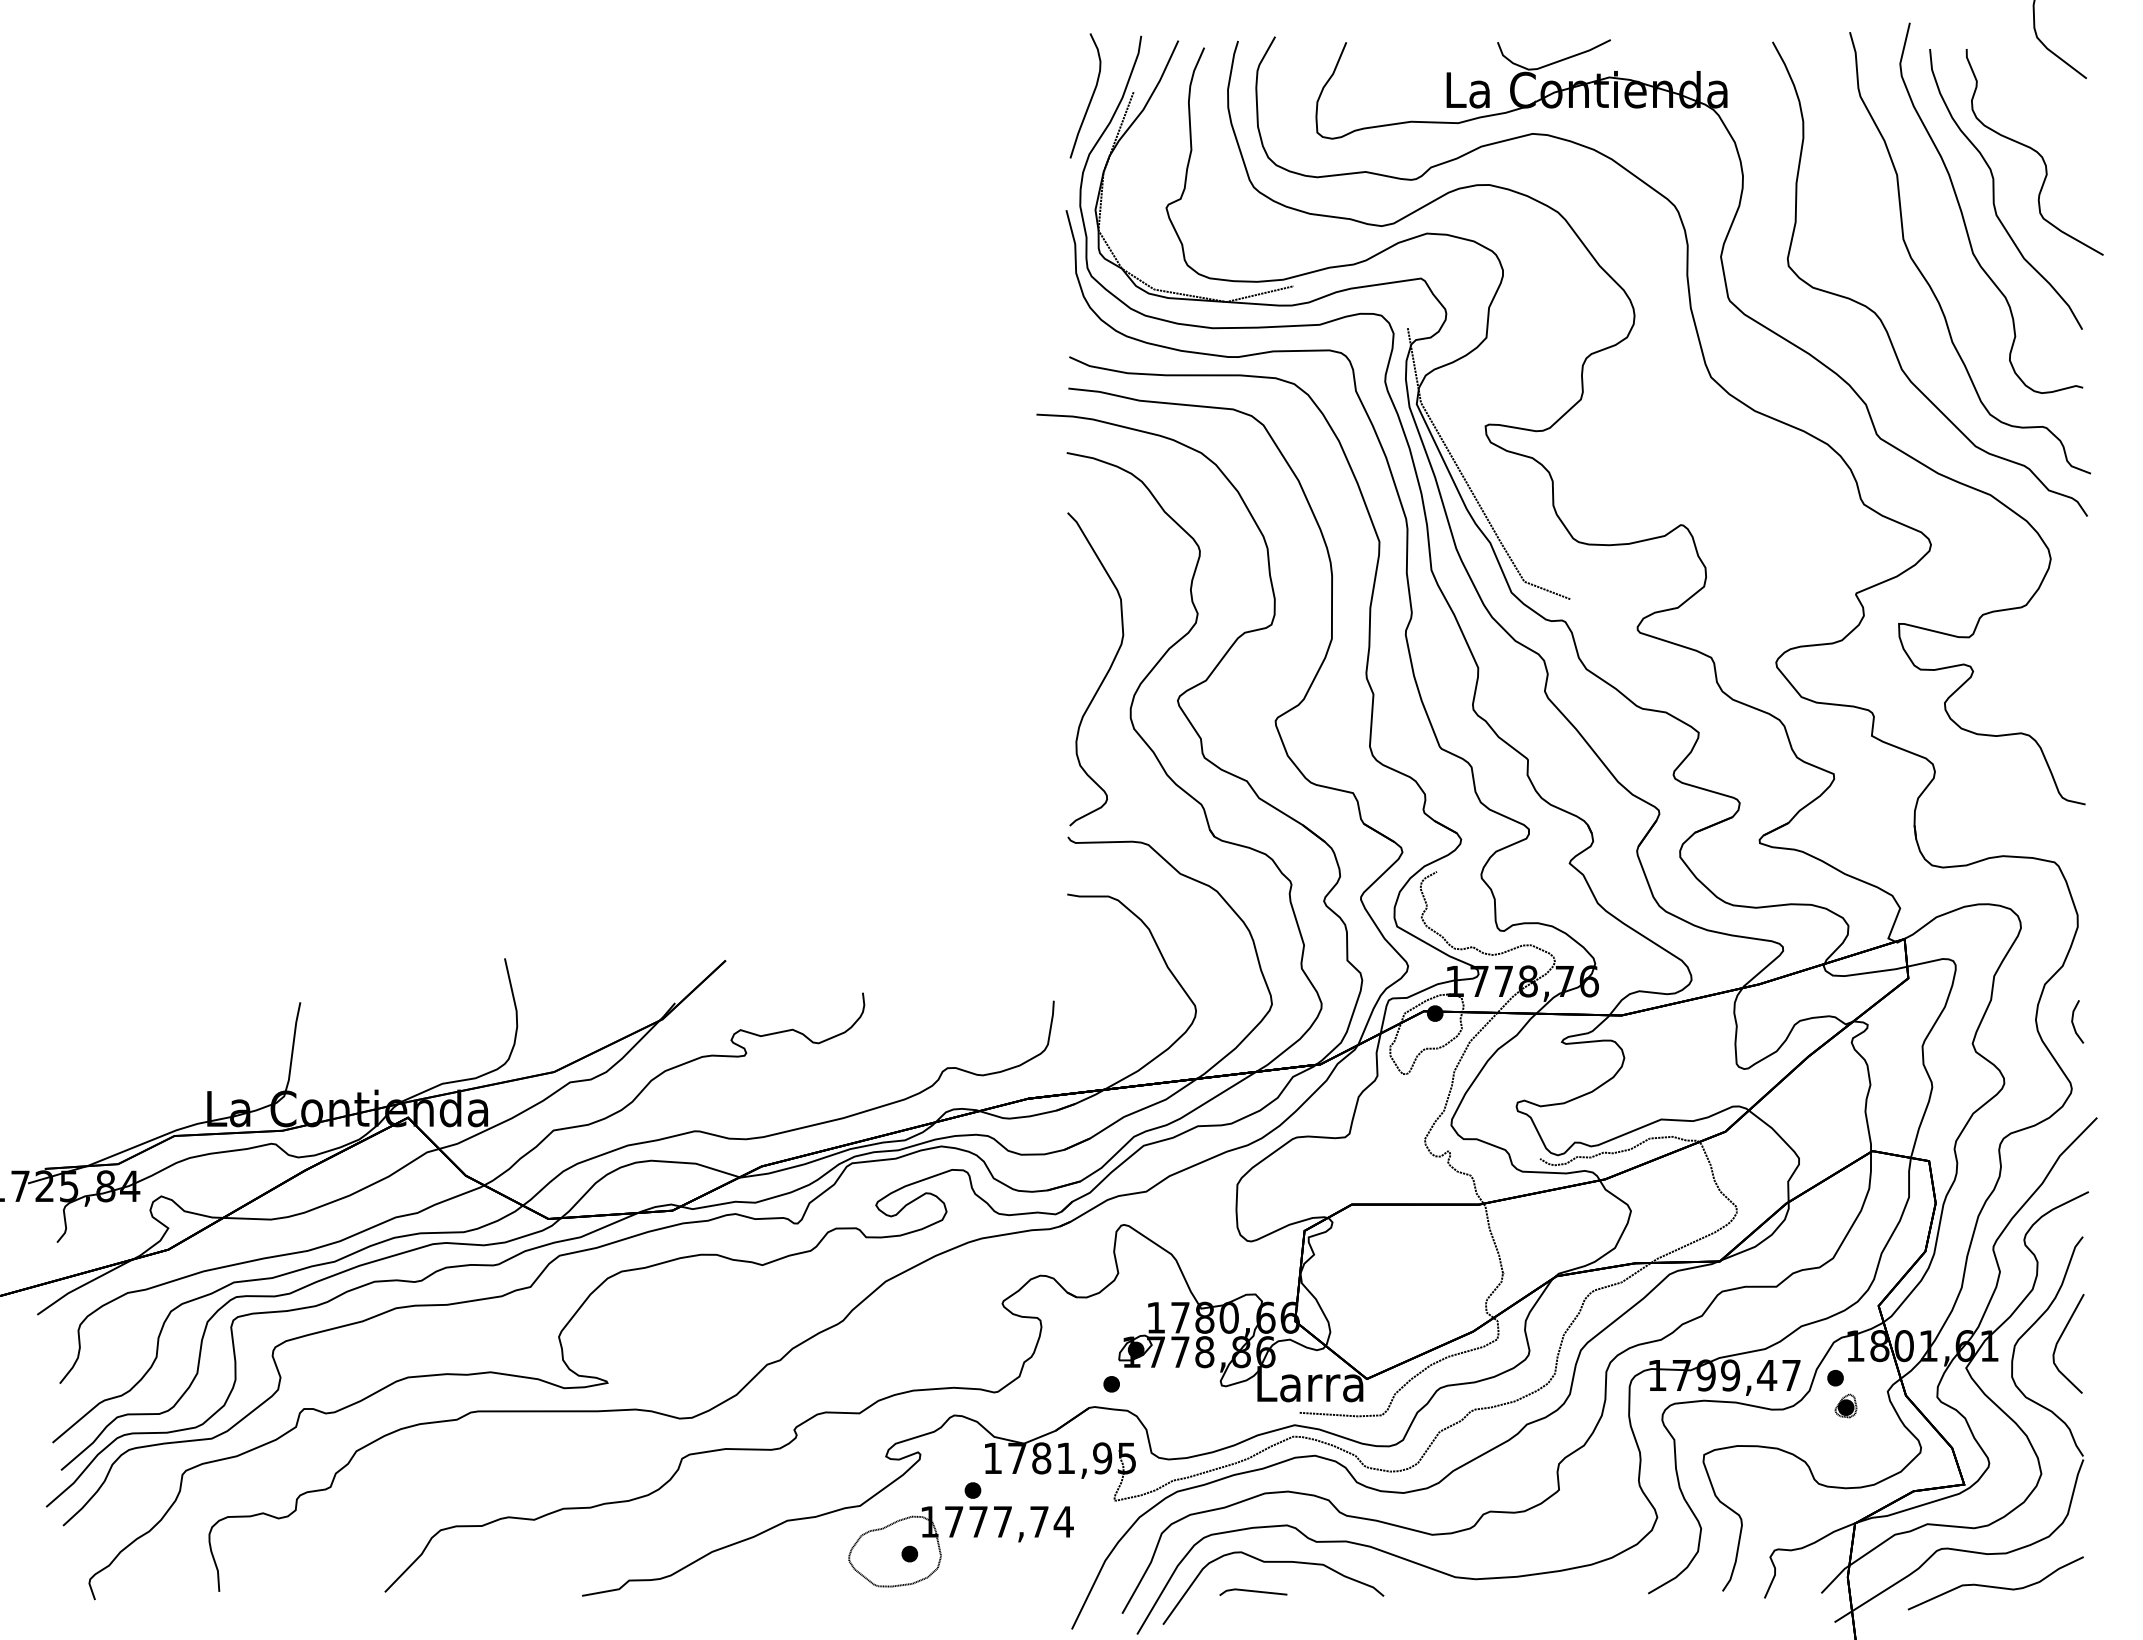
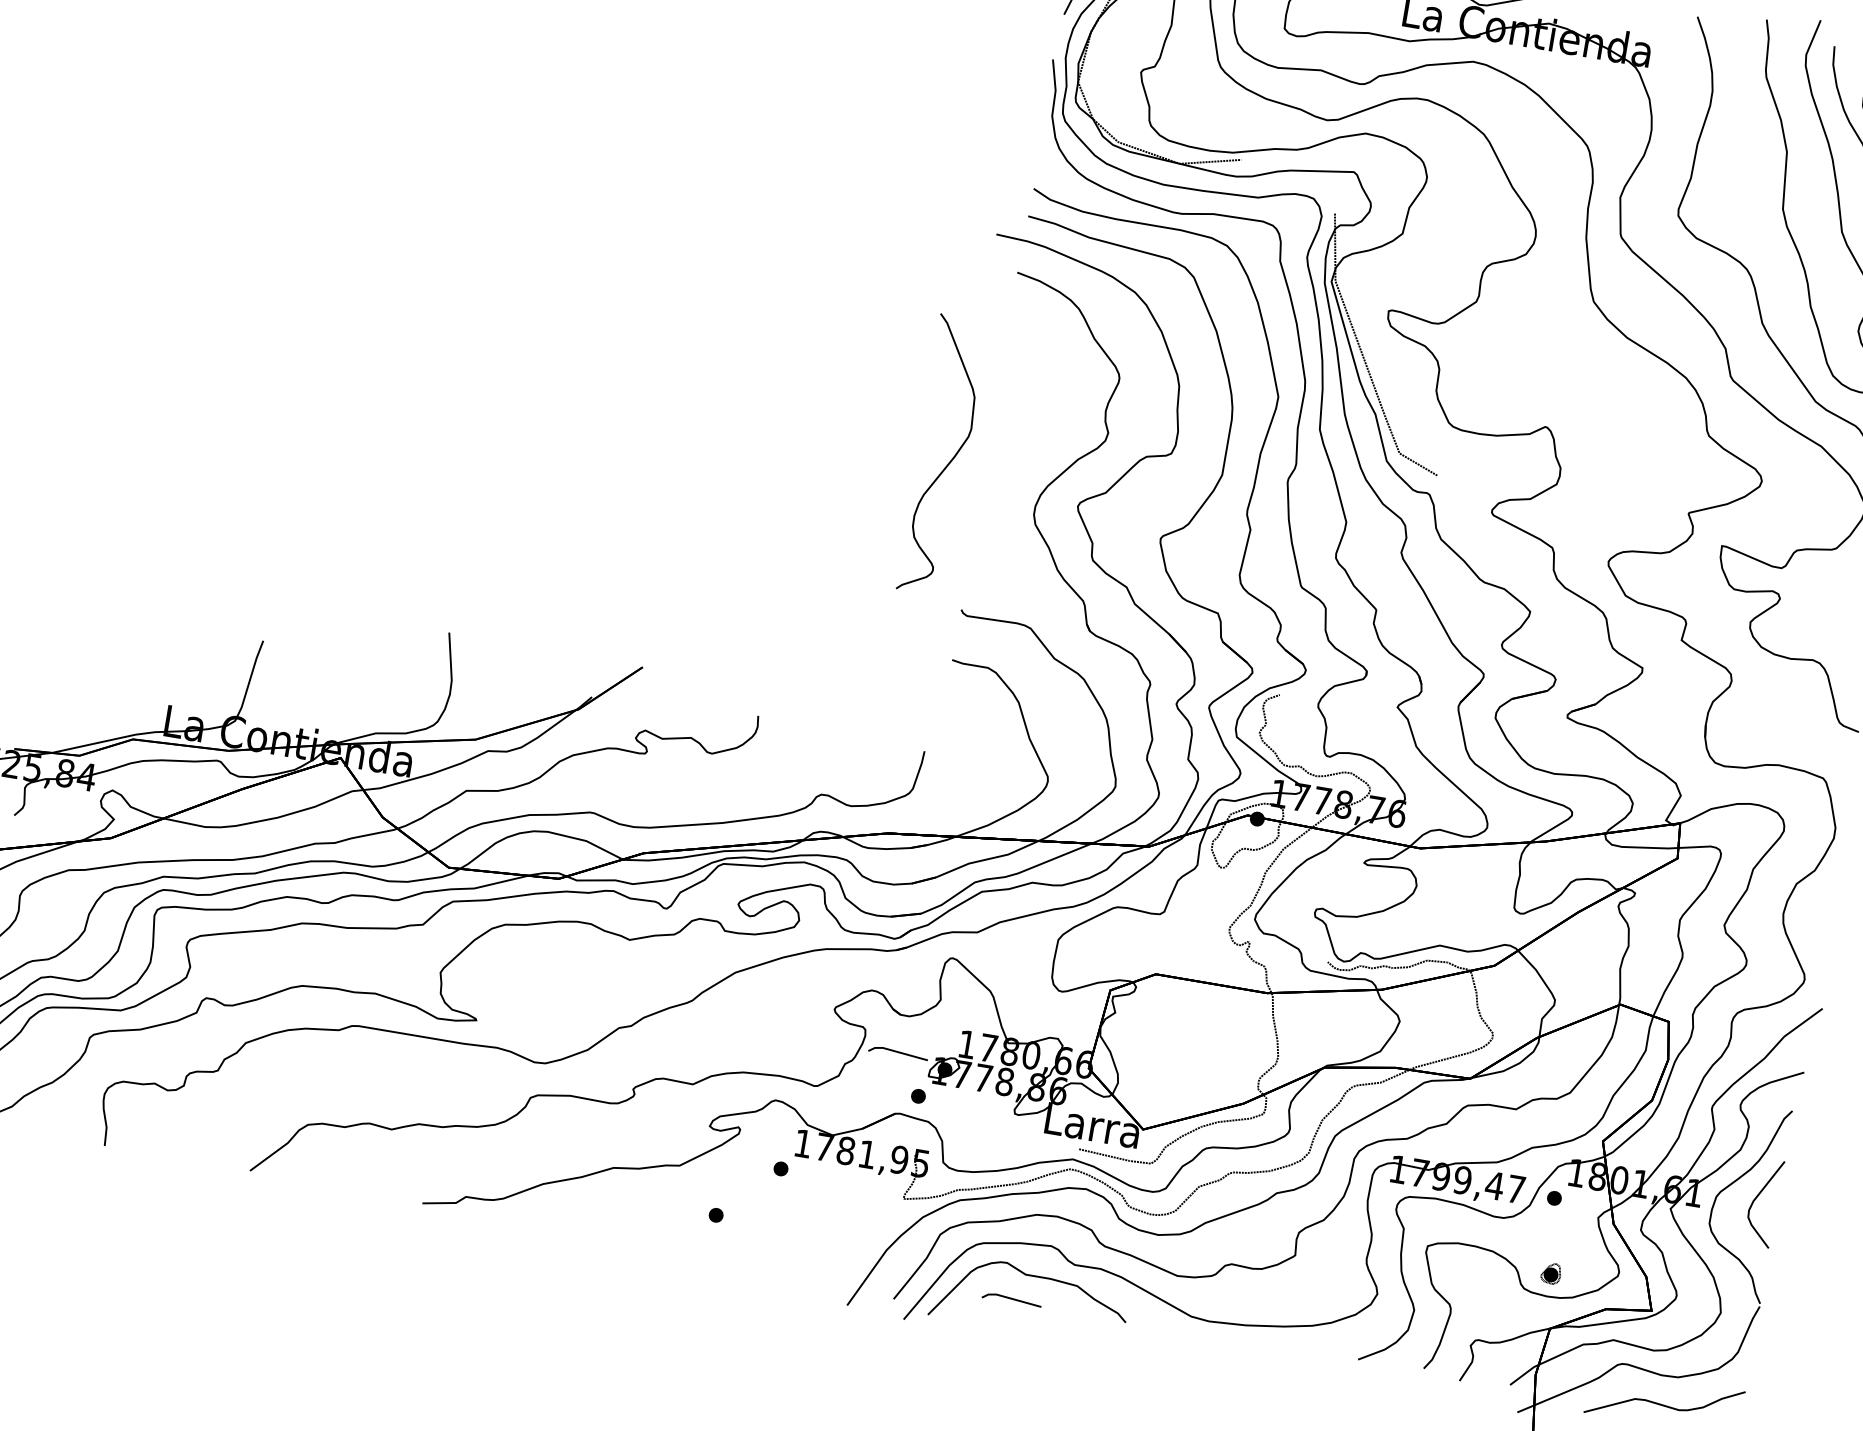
curve: (1105, 674) -> (949, 461), moved
line: (2073, 1021) -> (1816, 920), removed
line: (1081, 1340) -> (898, 1053), added
part: (1845, 1405) -> (1550, 1272), moved
part: (952, 1537) -> (756, 1207), removed

